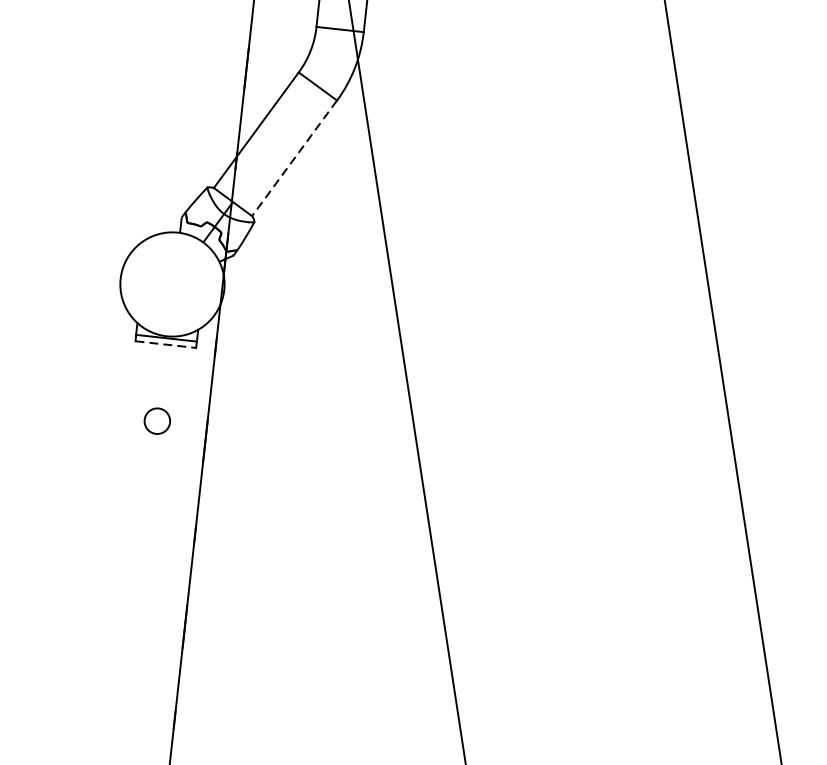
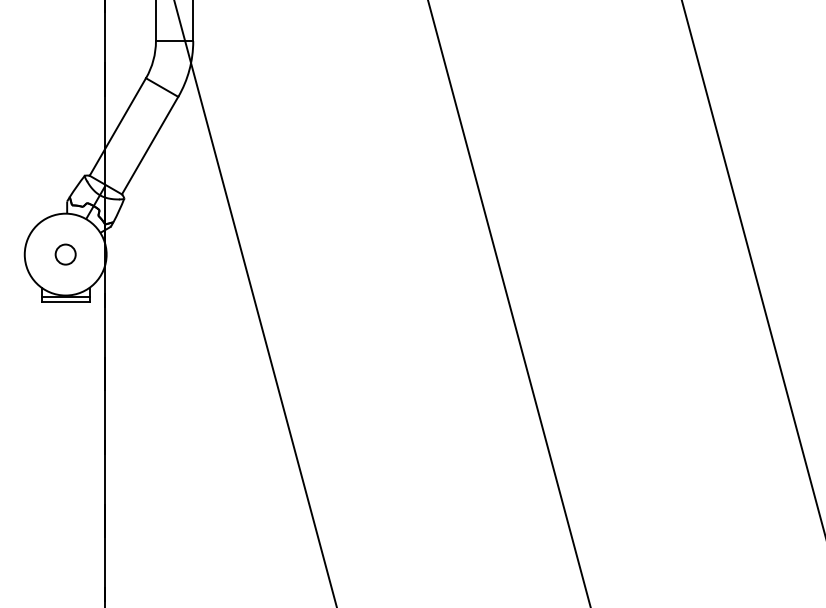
line: (293, 159) -> (149, 146), dashed -> solid
line: (165, 345) -> (65, 302), dashed -> solid
circle: (157, 421) -> (65, 254), moved

